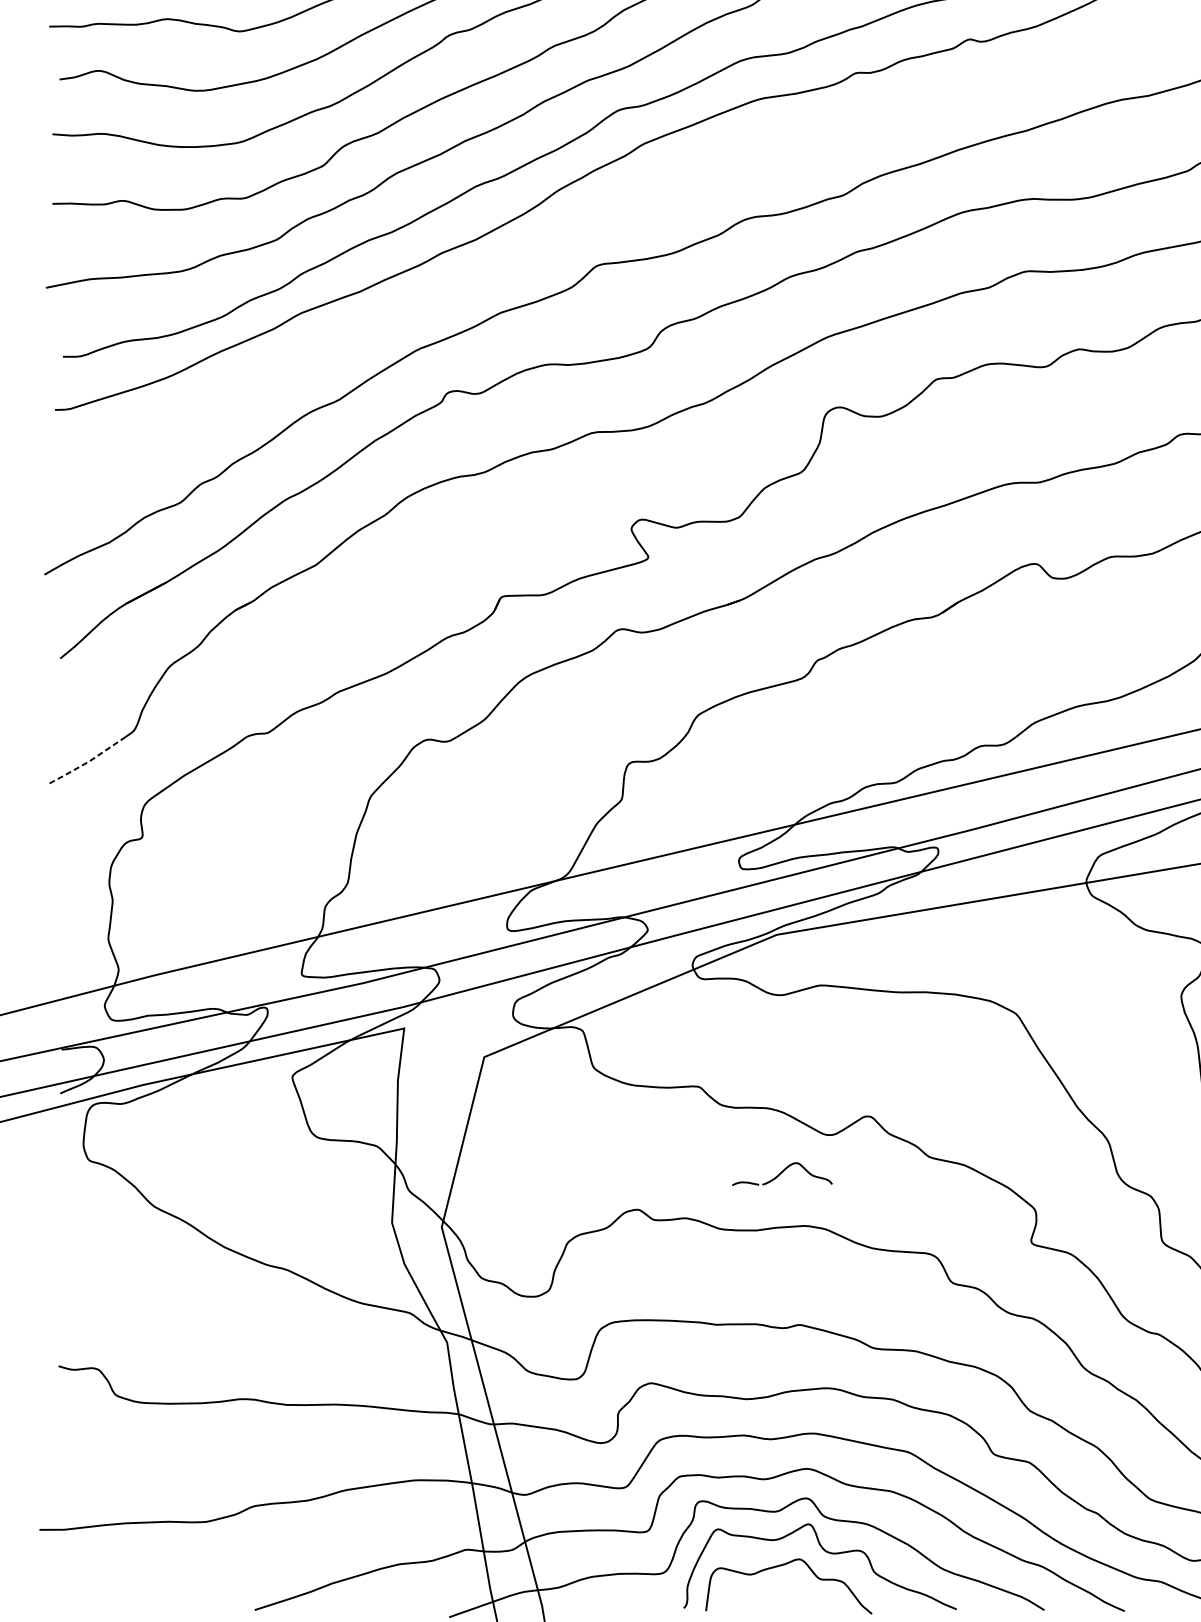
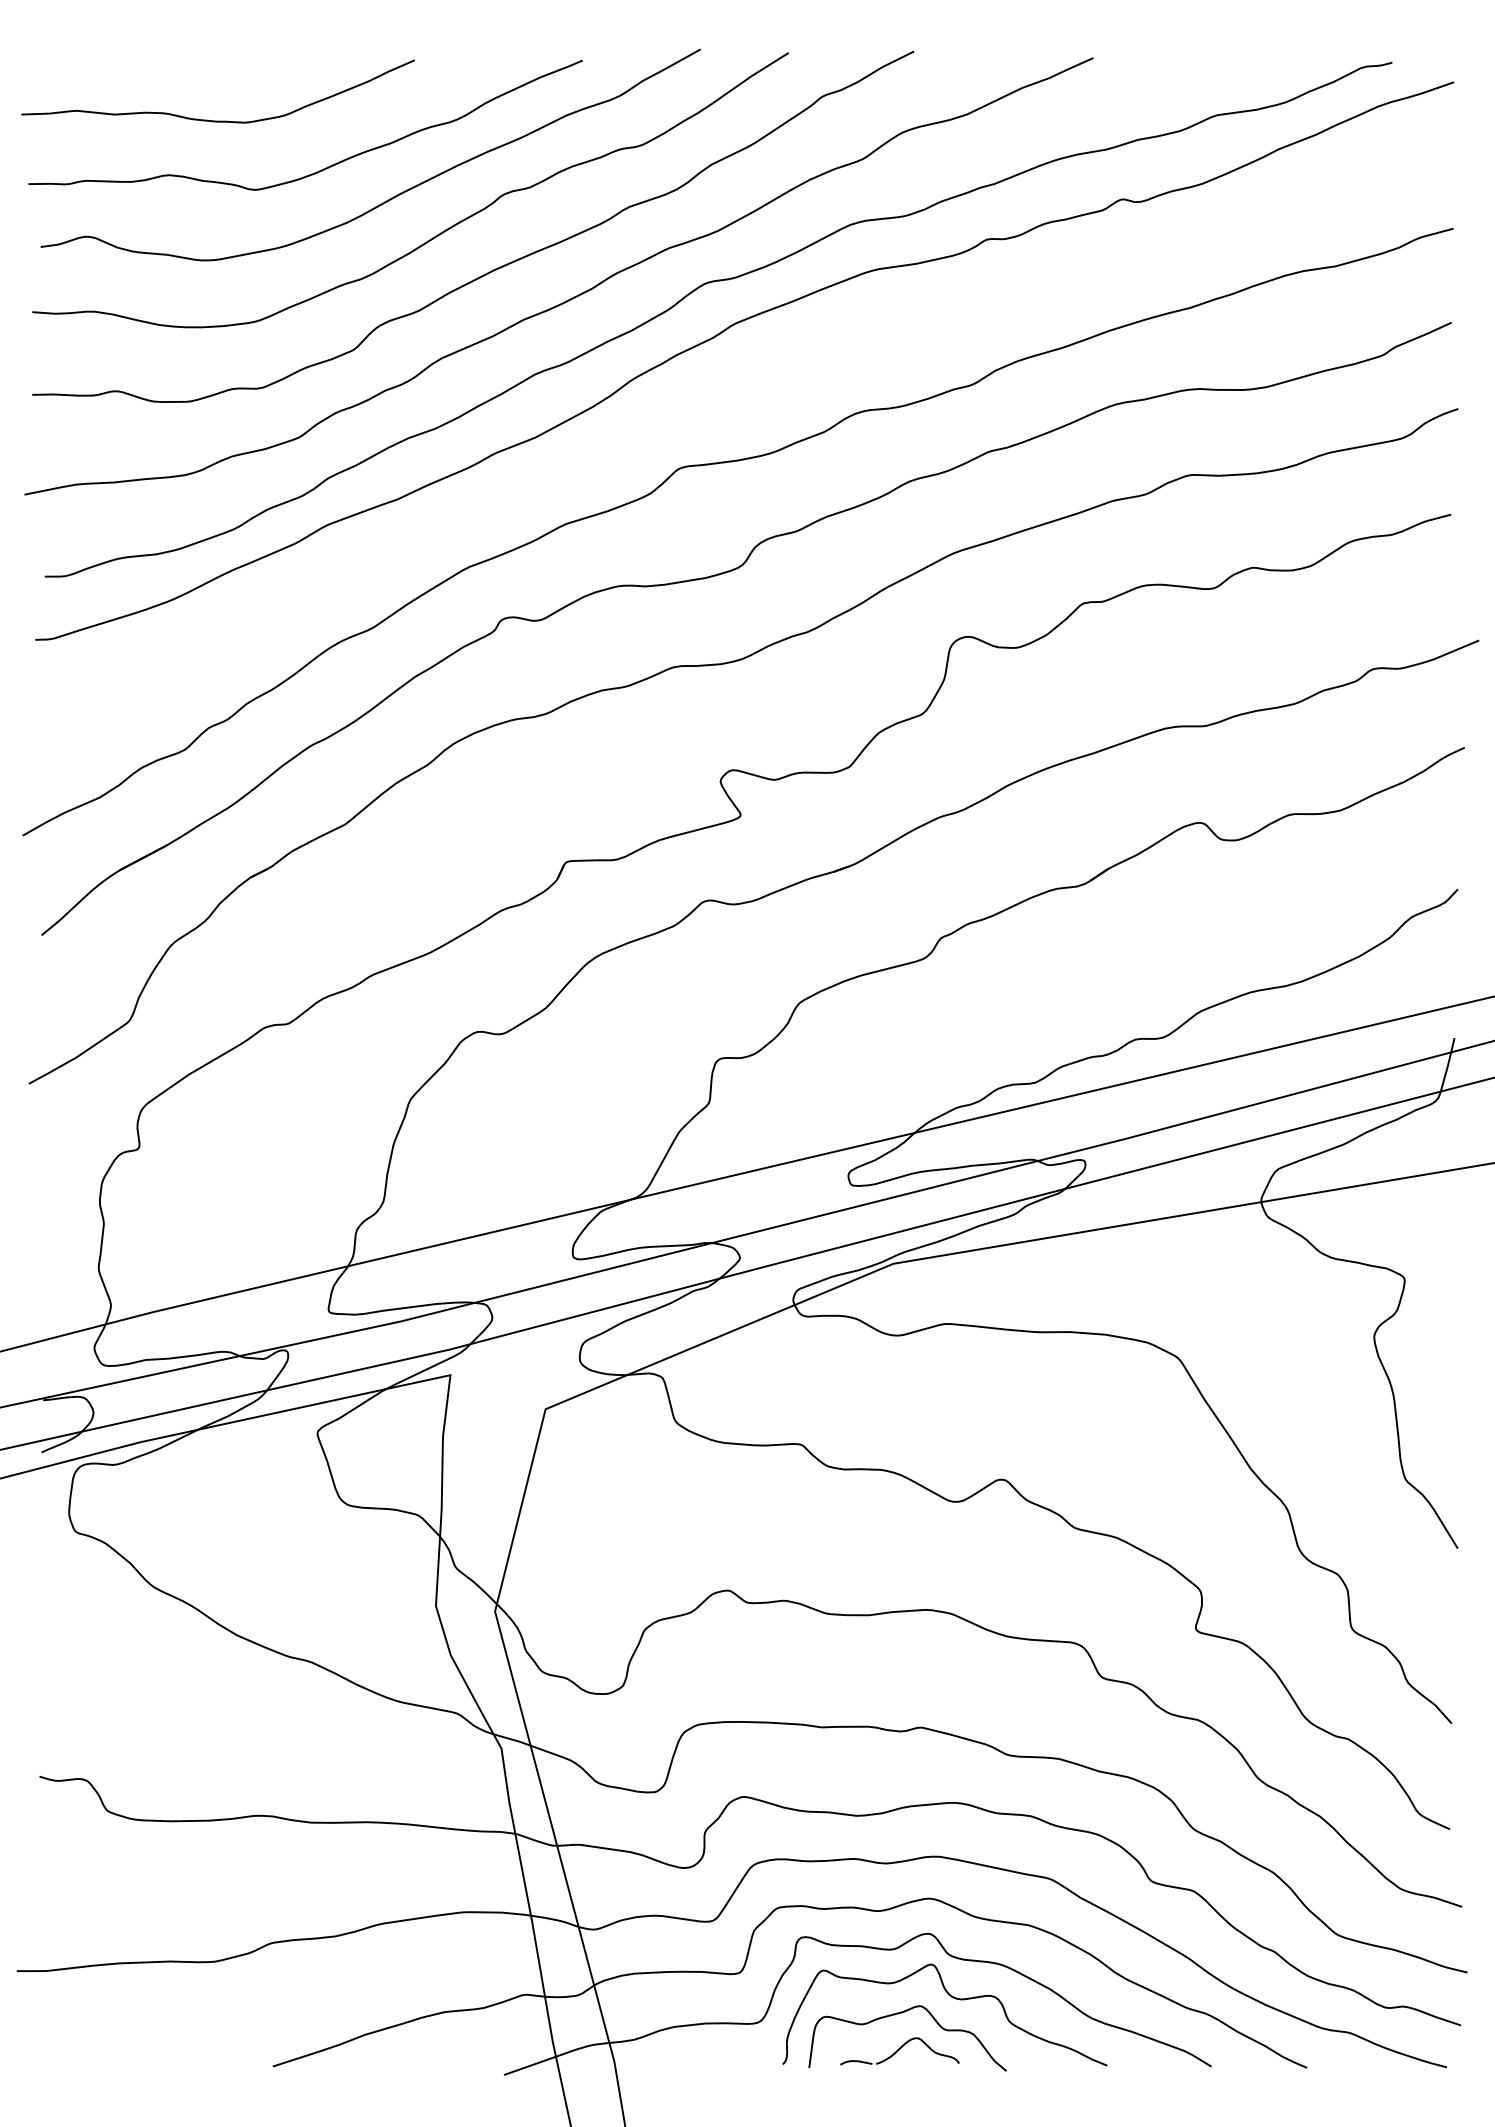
line: (87, 762) -> (74, 1058), dashed -> solid
part: (781, 1174) -> (899, 2051), moved

